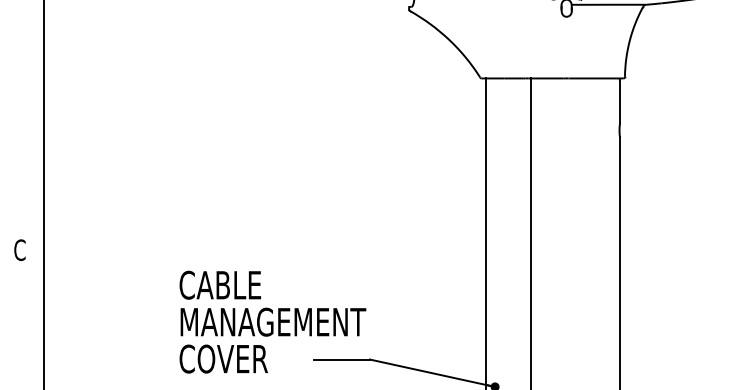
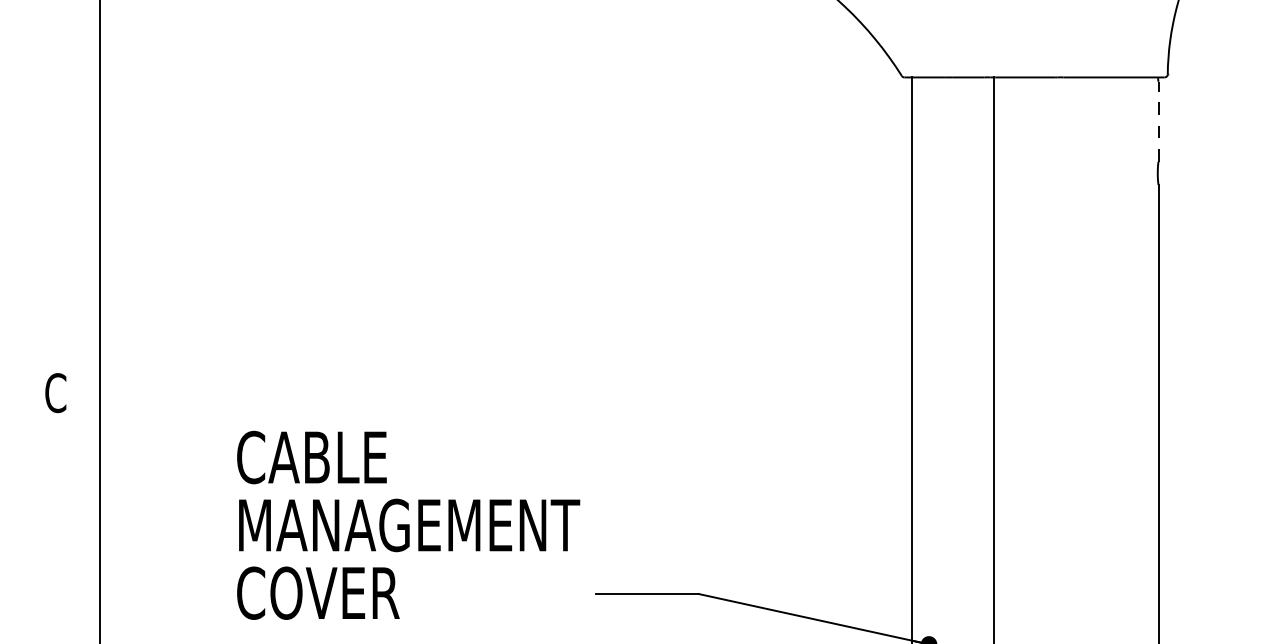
line: (619, 102) -> (1157, 121), solid -> dashed
text: (272, 321) -> (407, 524), moved

